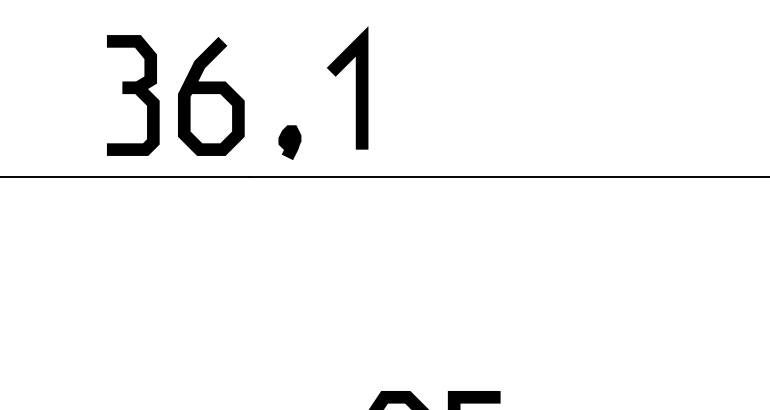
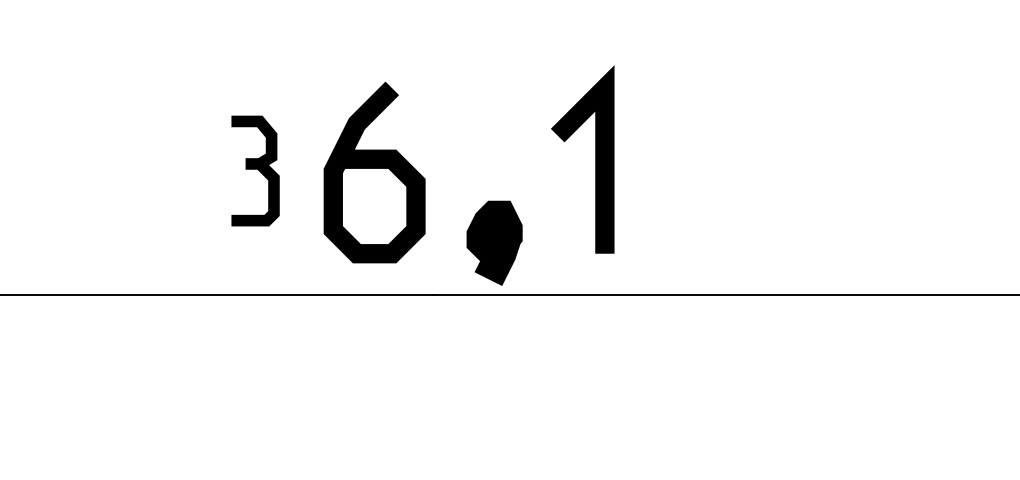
part: (133, 95) -> (255, 171), size x0.6
part: (289, 142) -> (493, 242), size x1.6

